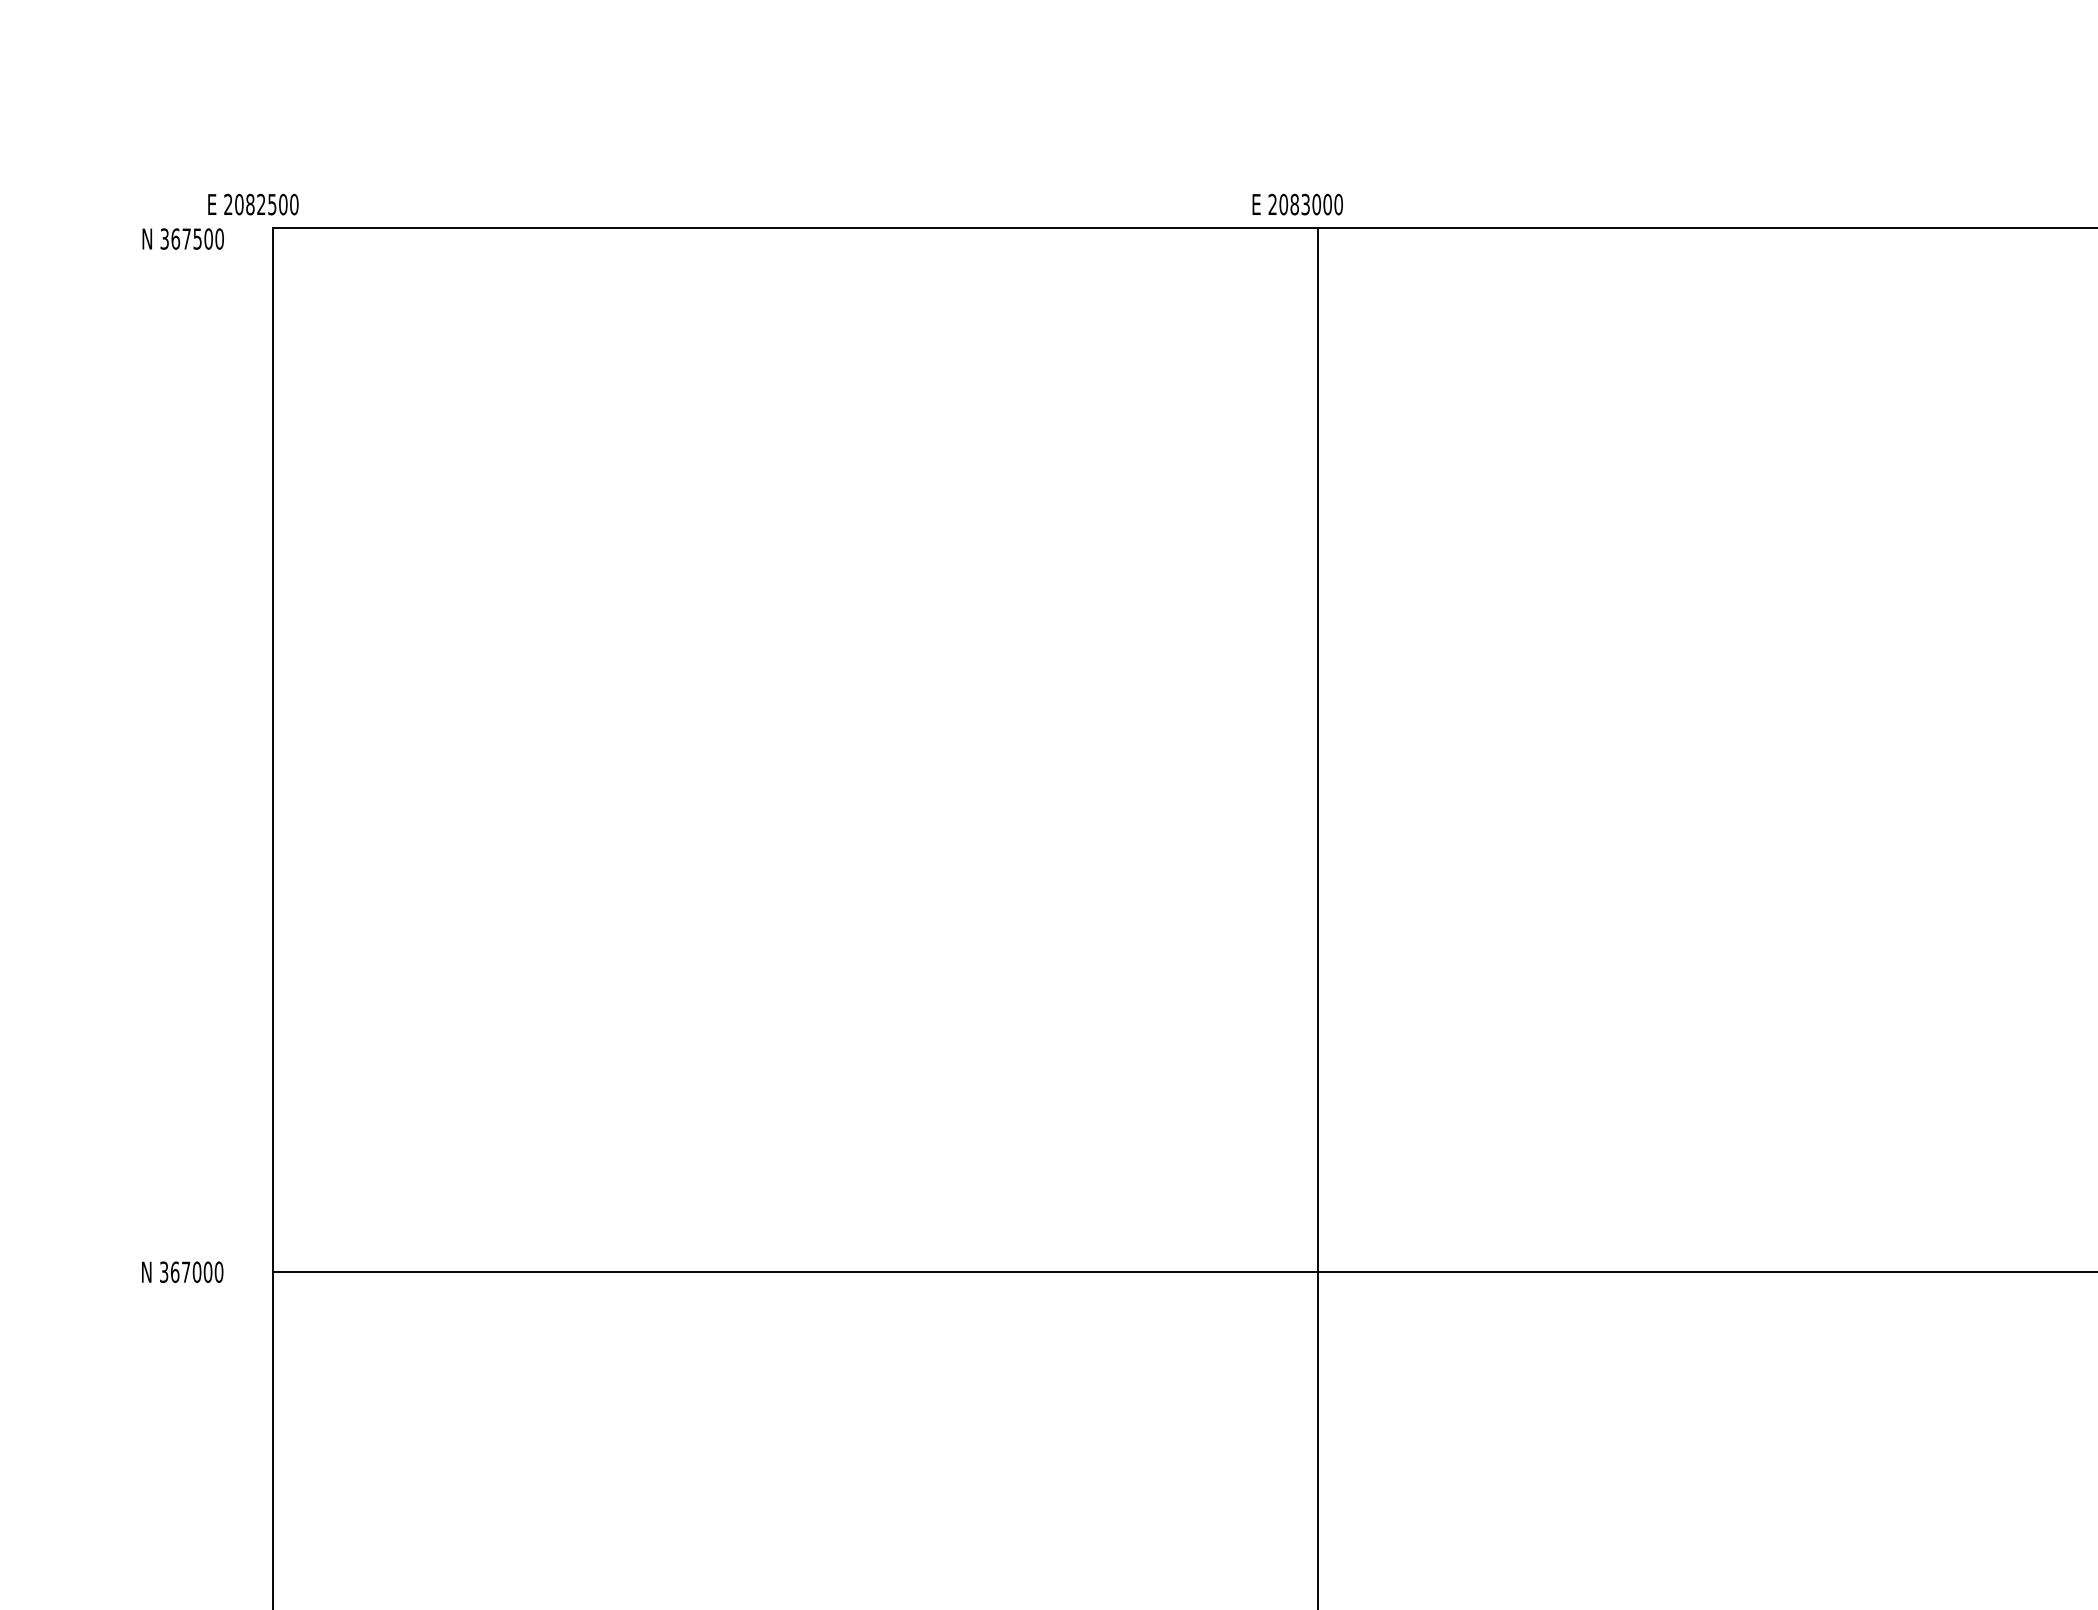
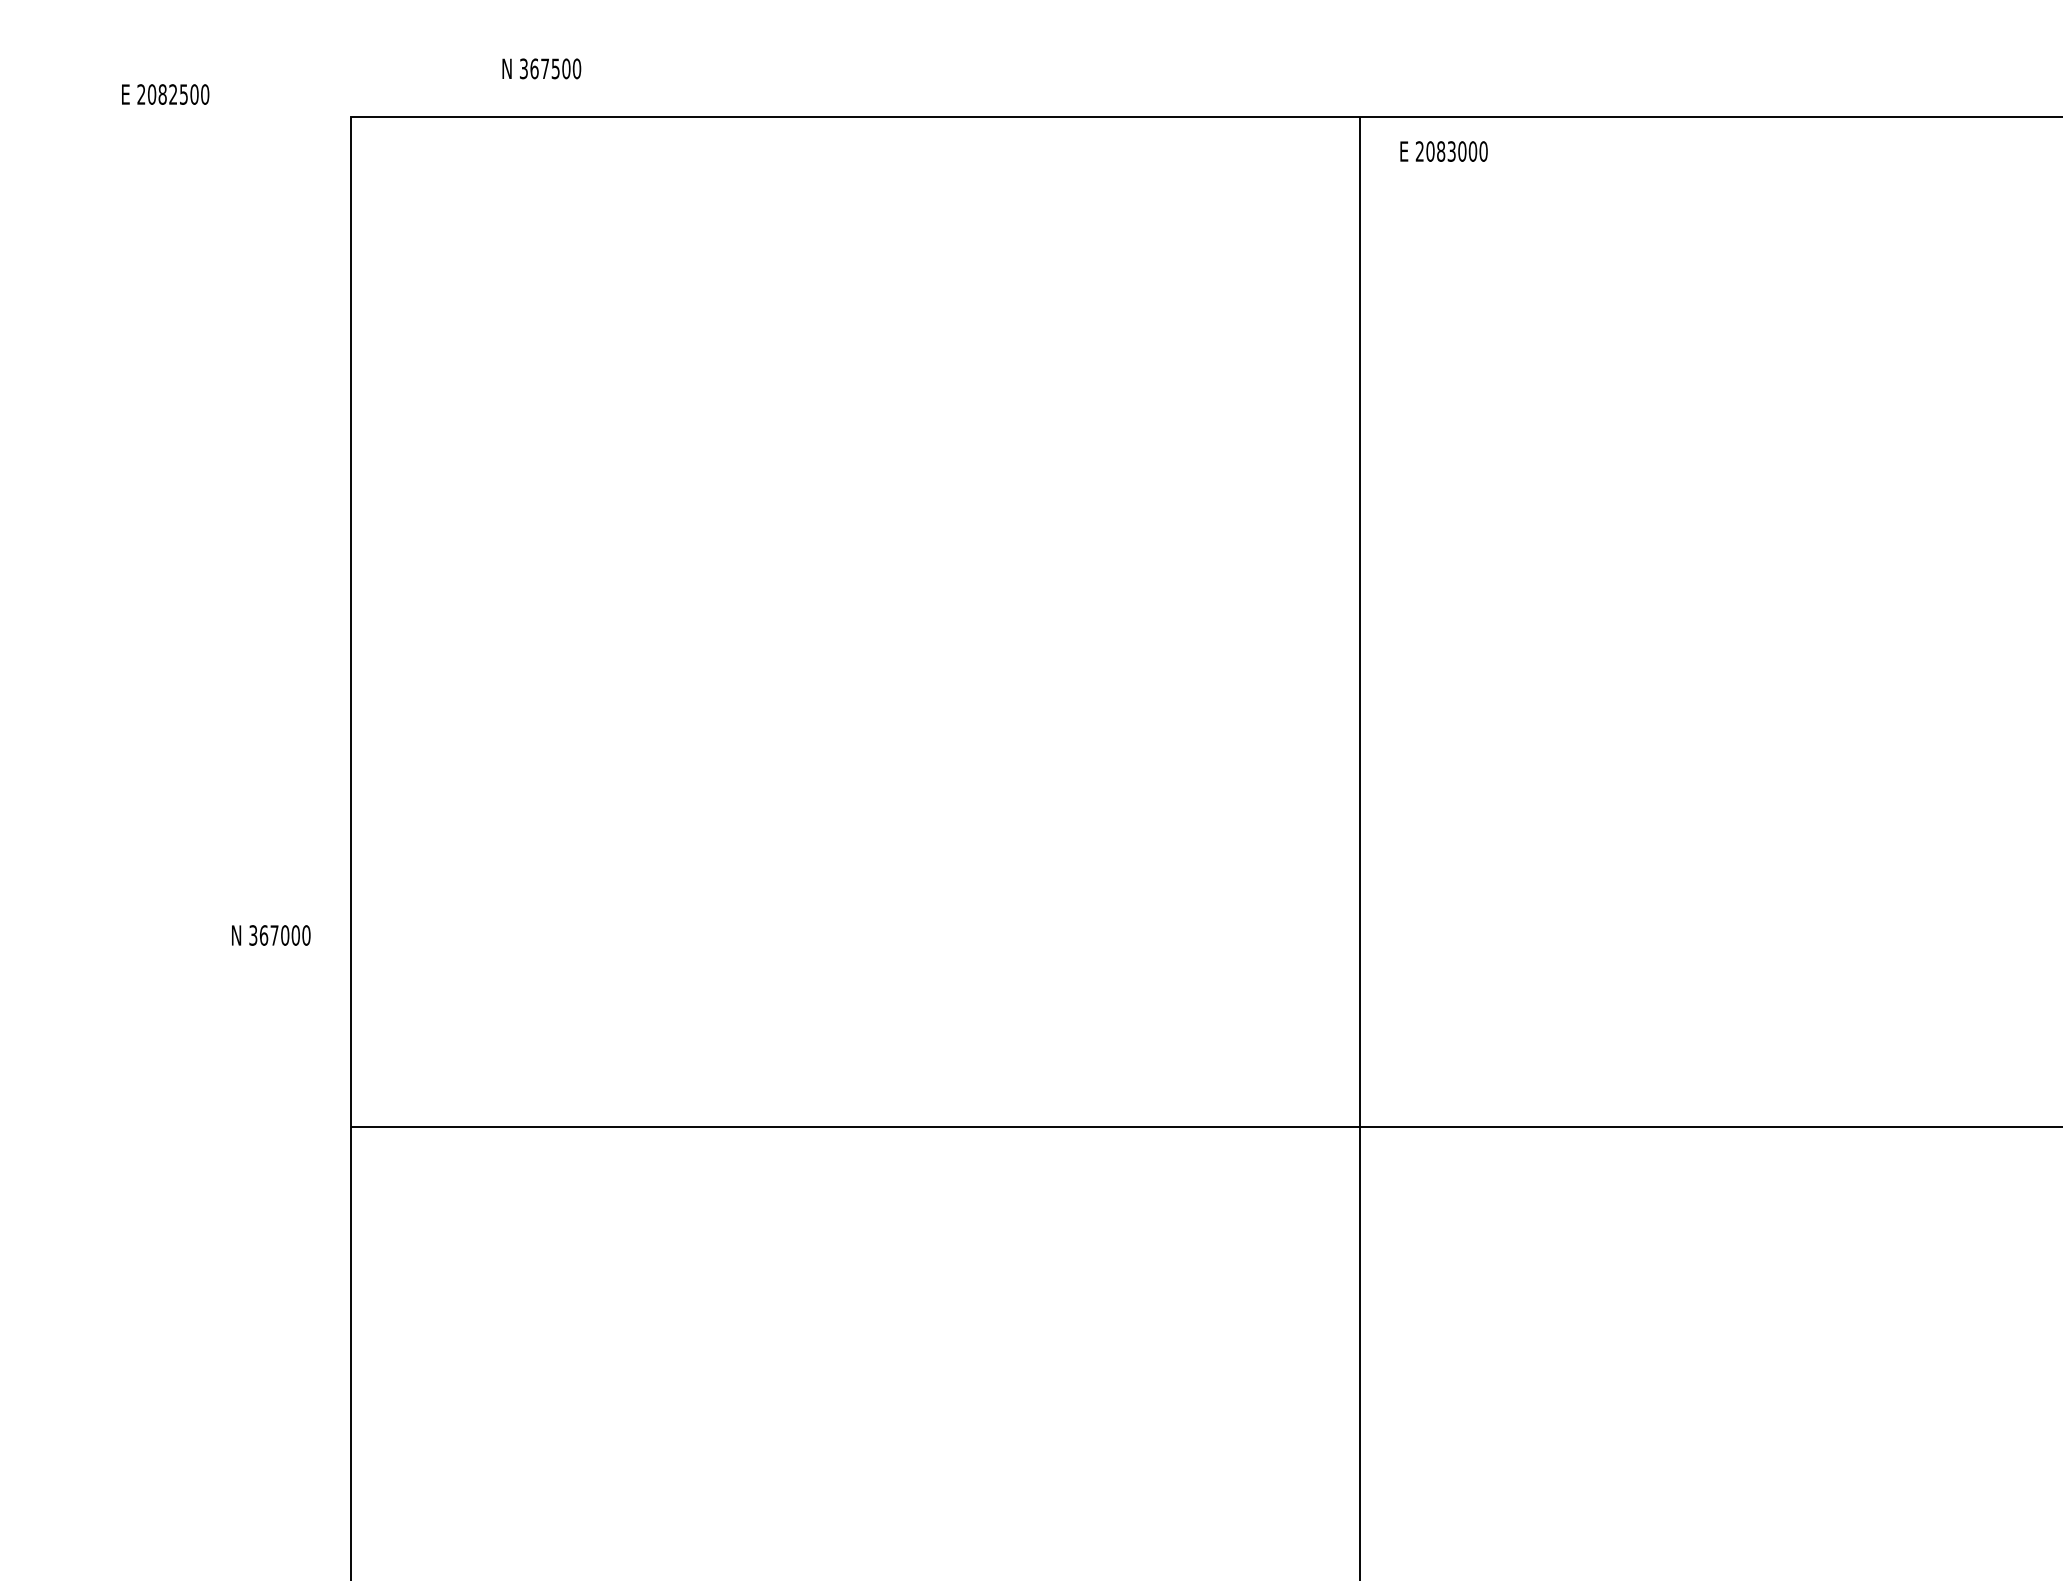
text: (253, 204) -> (165, 94), moved
text: (1297, 204) -> (1443, 151), moved
text: (182, 238) -> (541, 68), moved
text: (182, 1272) -> (271, 935), moved

